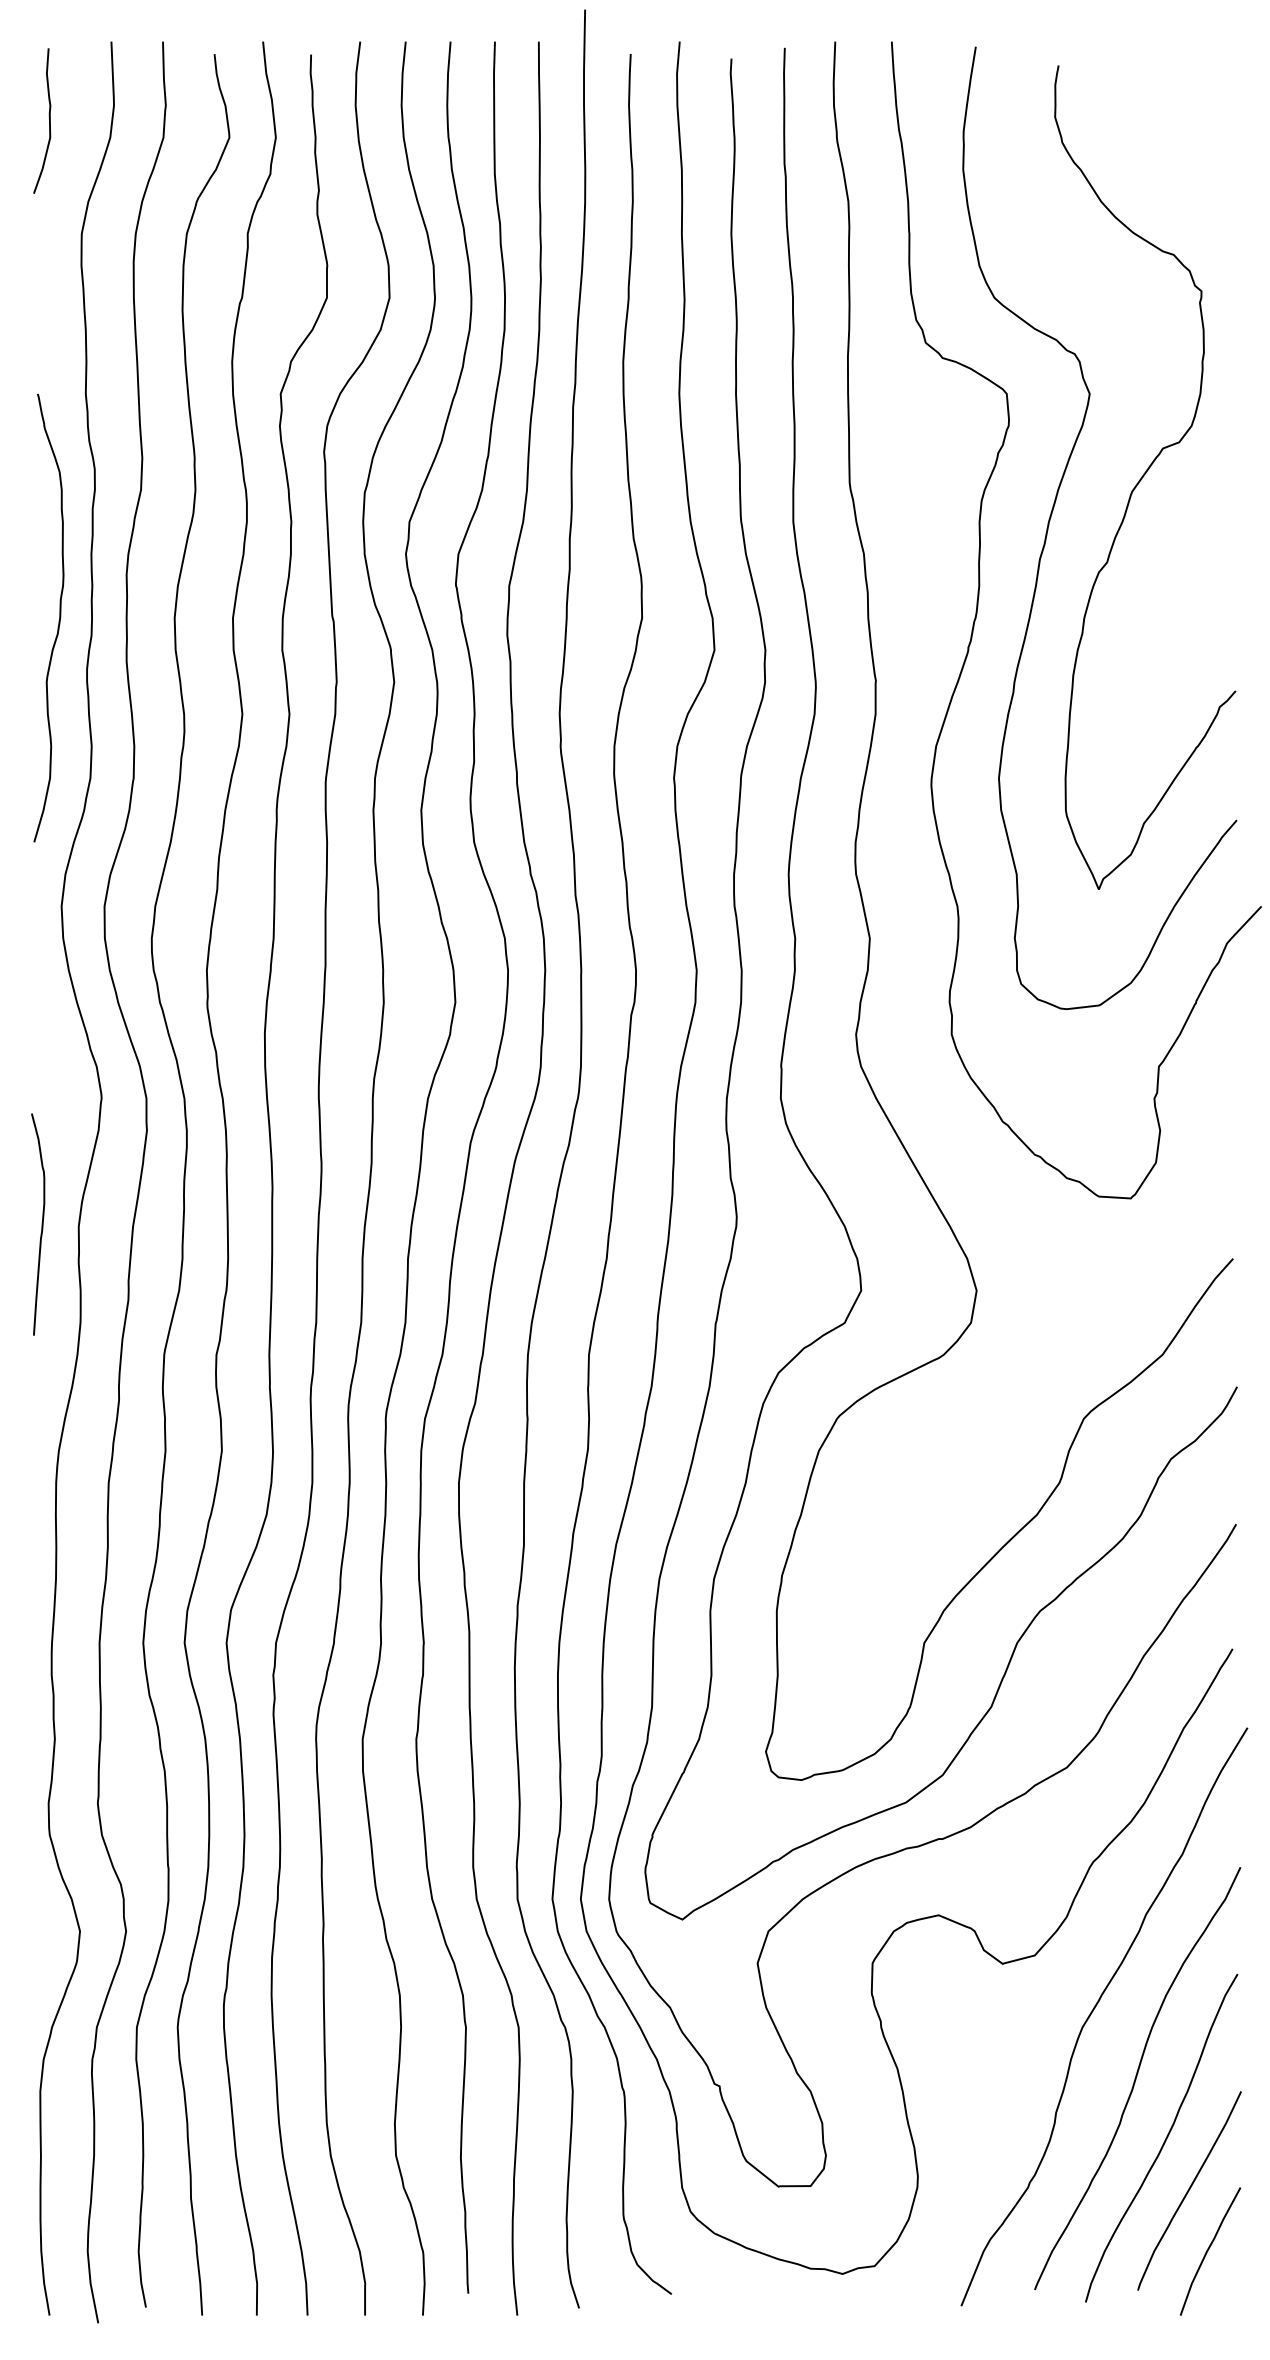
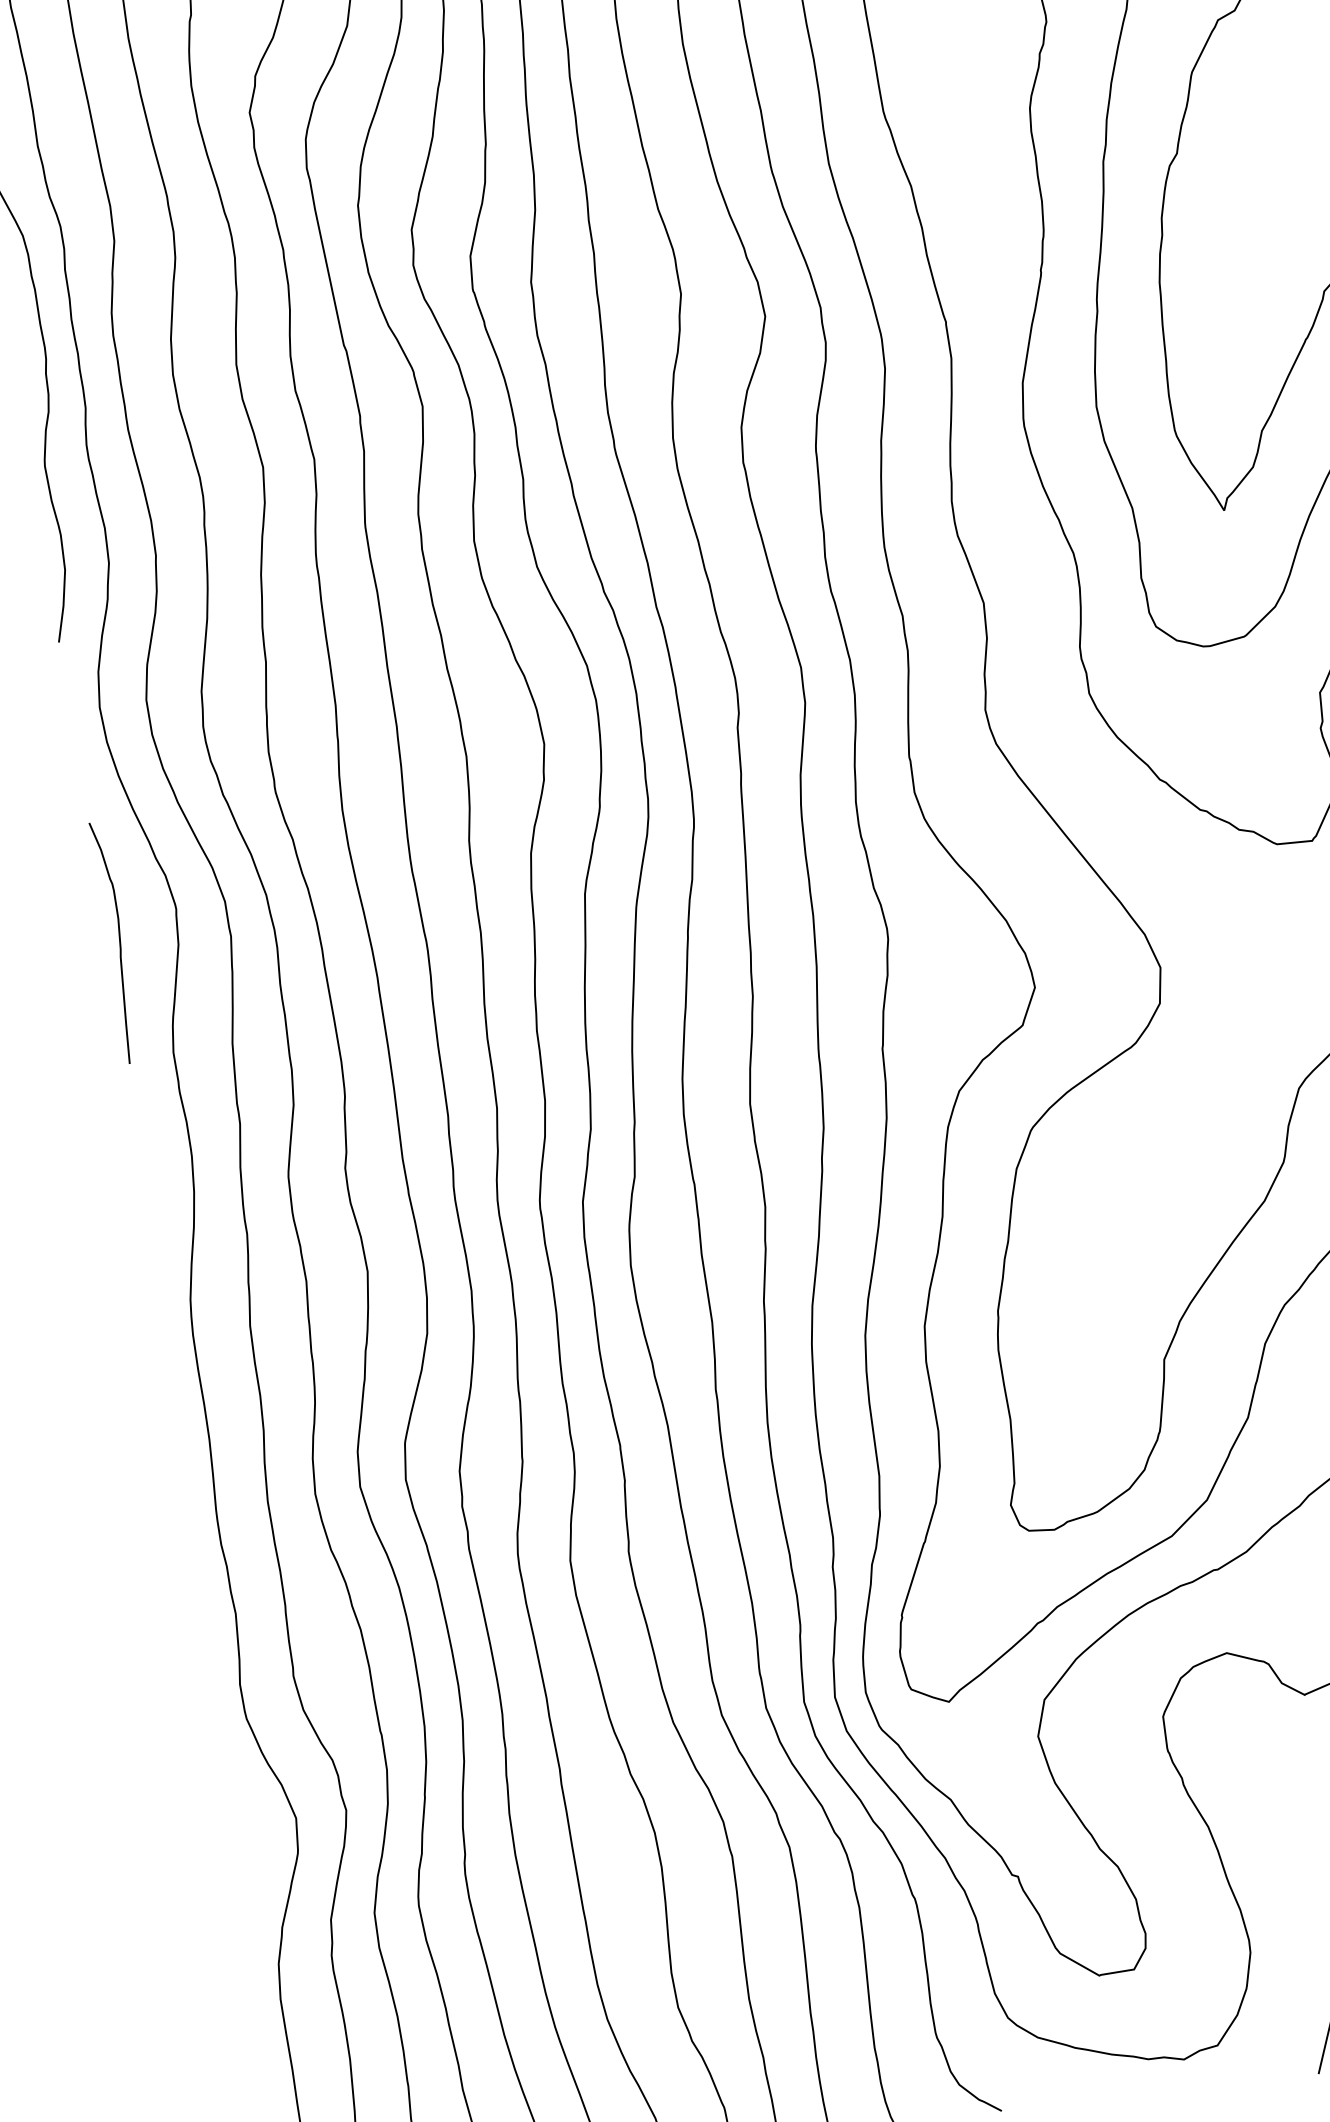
curve: (41, 1224) -> (118, 941), moved

